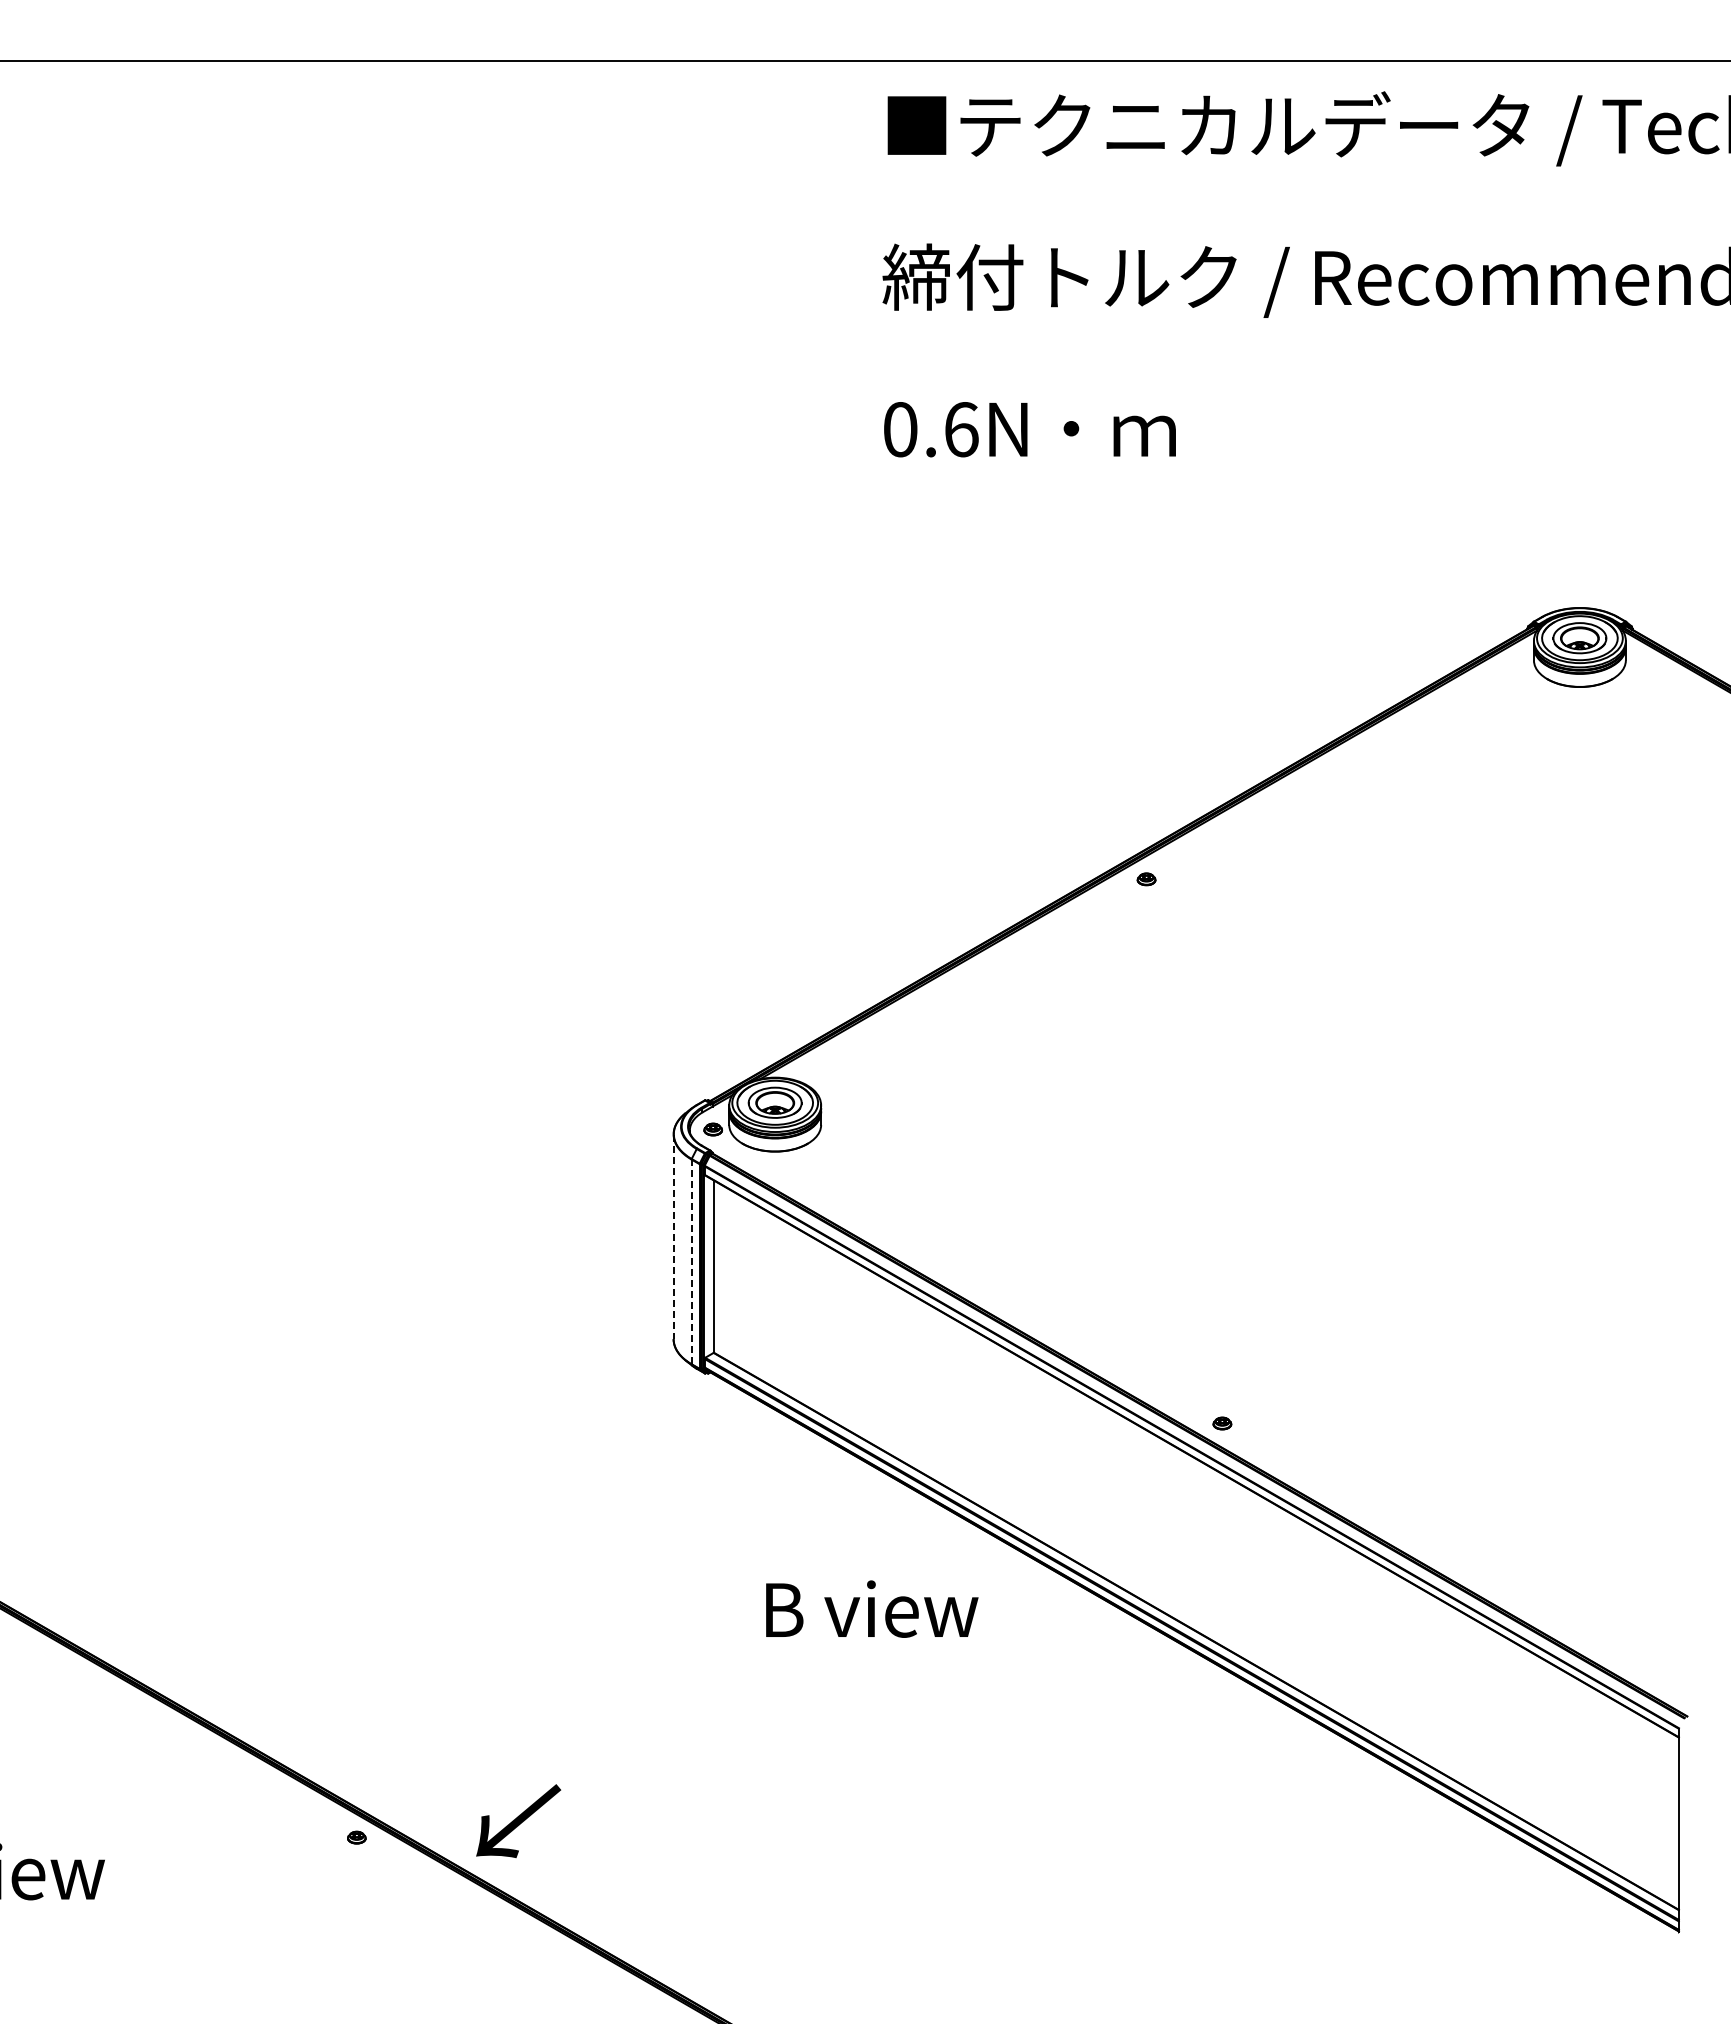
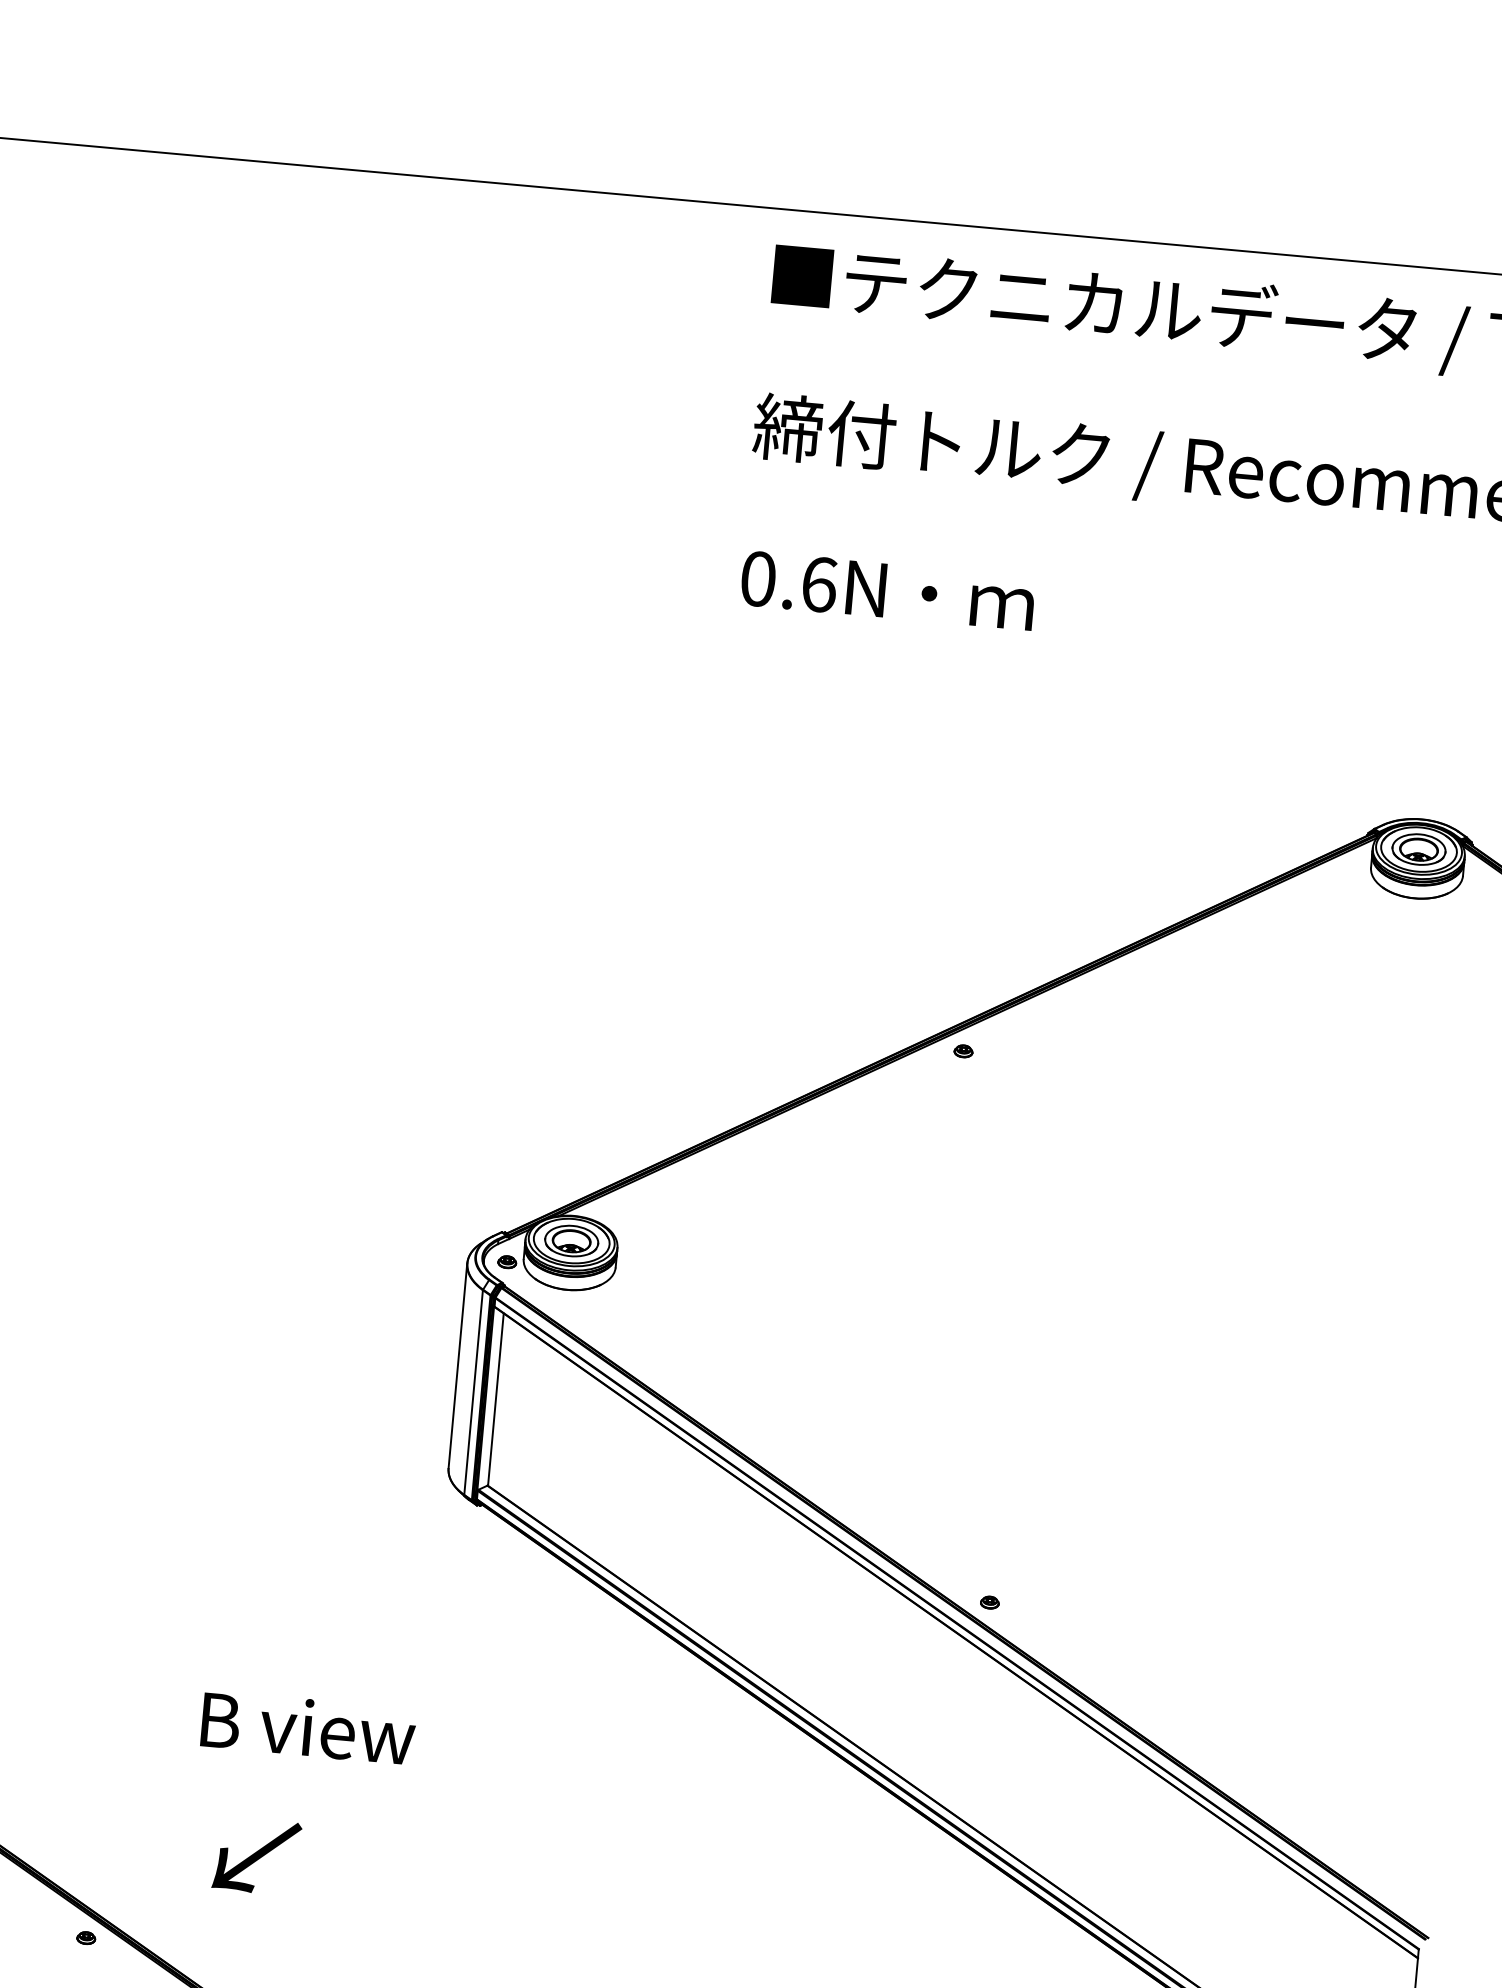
line: (673, 1237) -> (457, 1366), dashed -> solid
line: (691, 1261) -> (473, 1392), dashed -> solid
text: (872, 1608) -> (308, 1727), moved
text: (518, 1821) -> (256, 1856), moved

